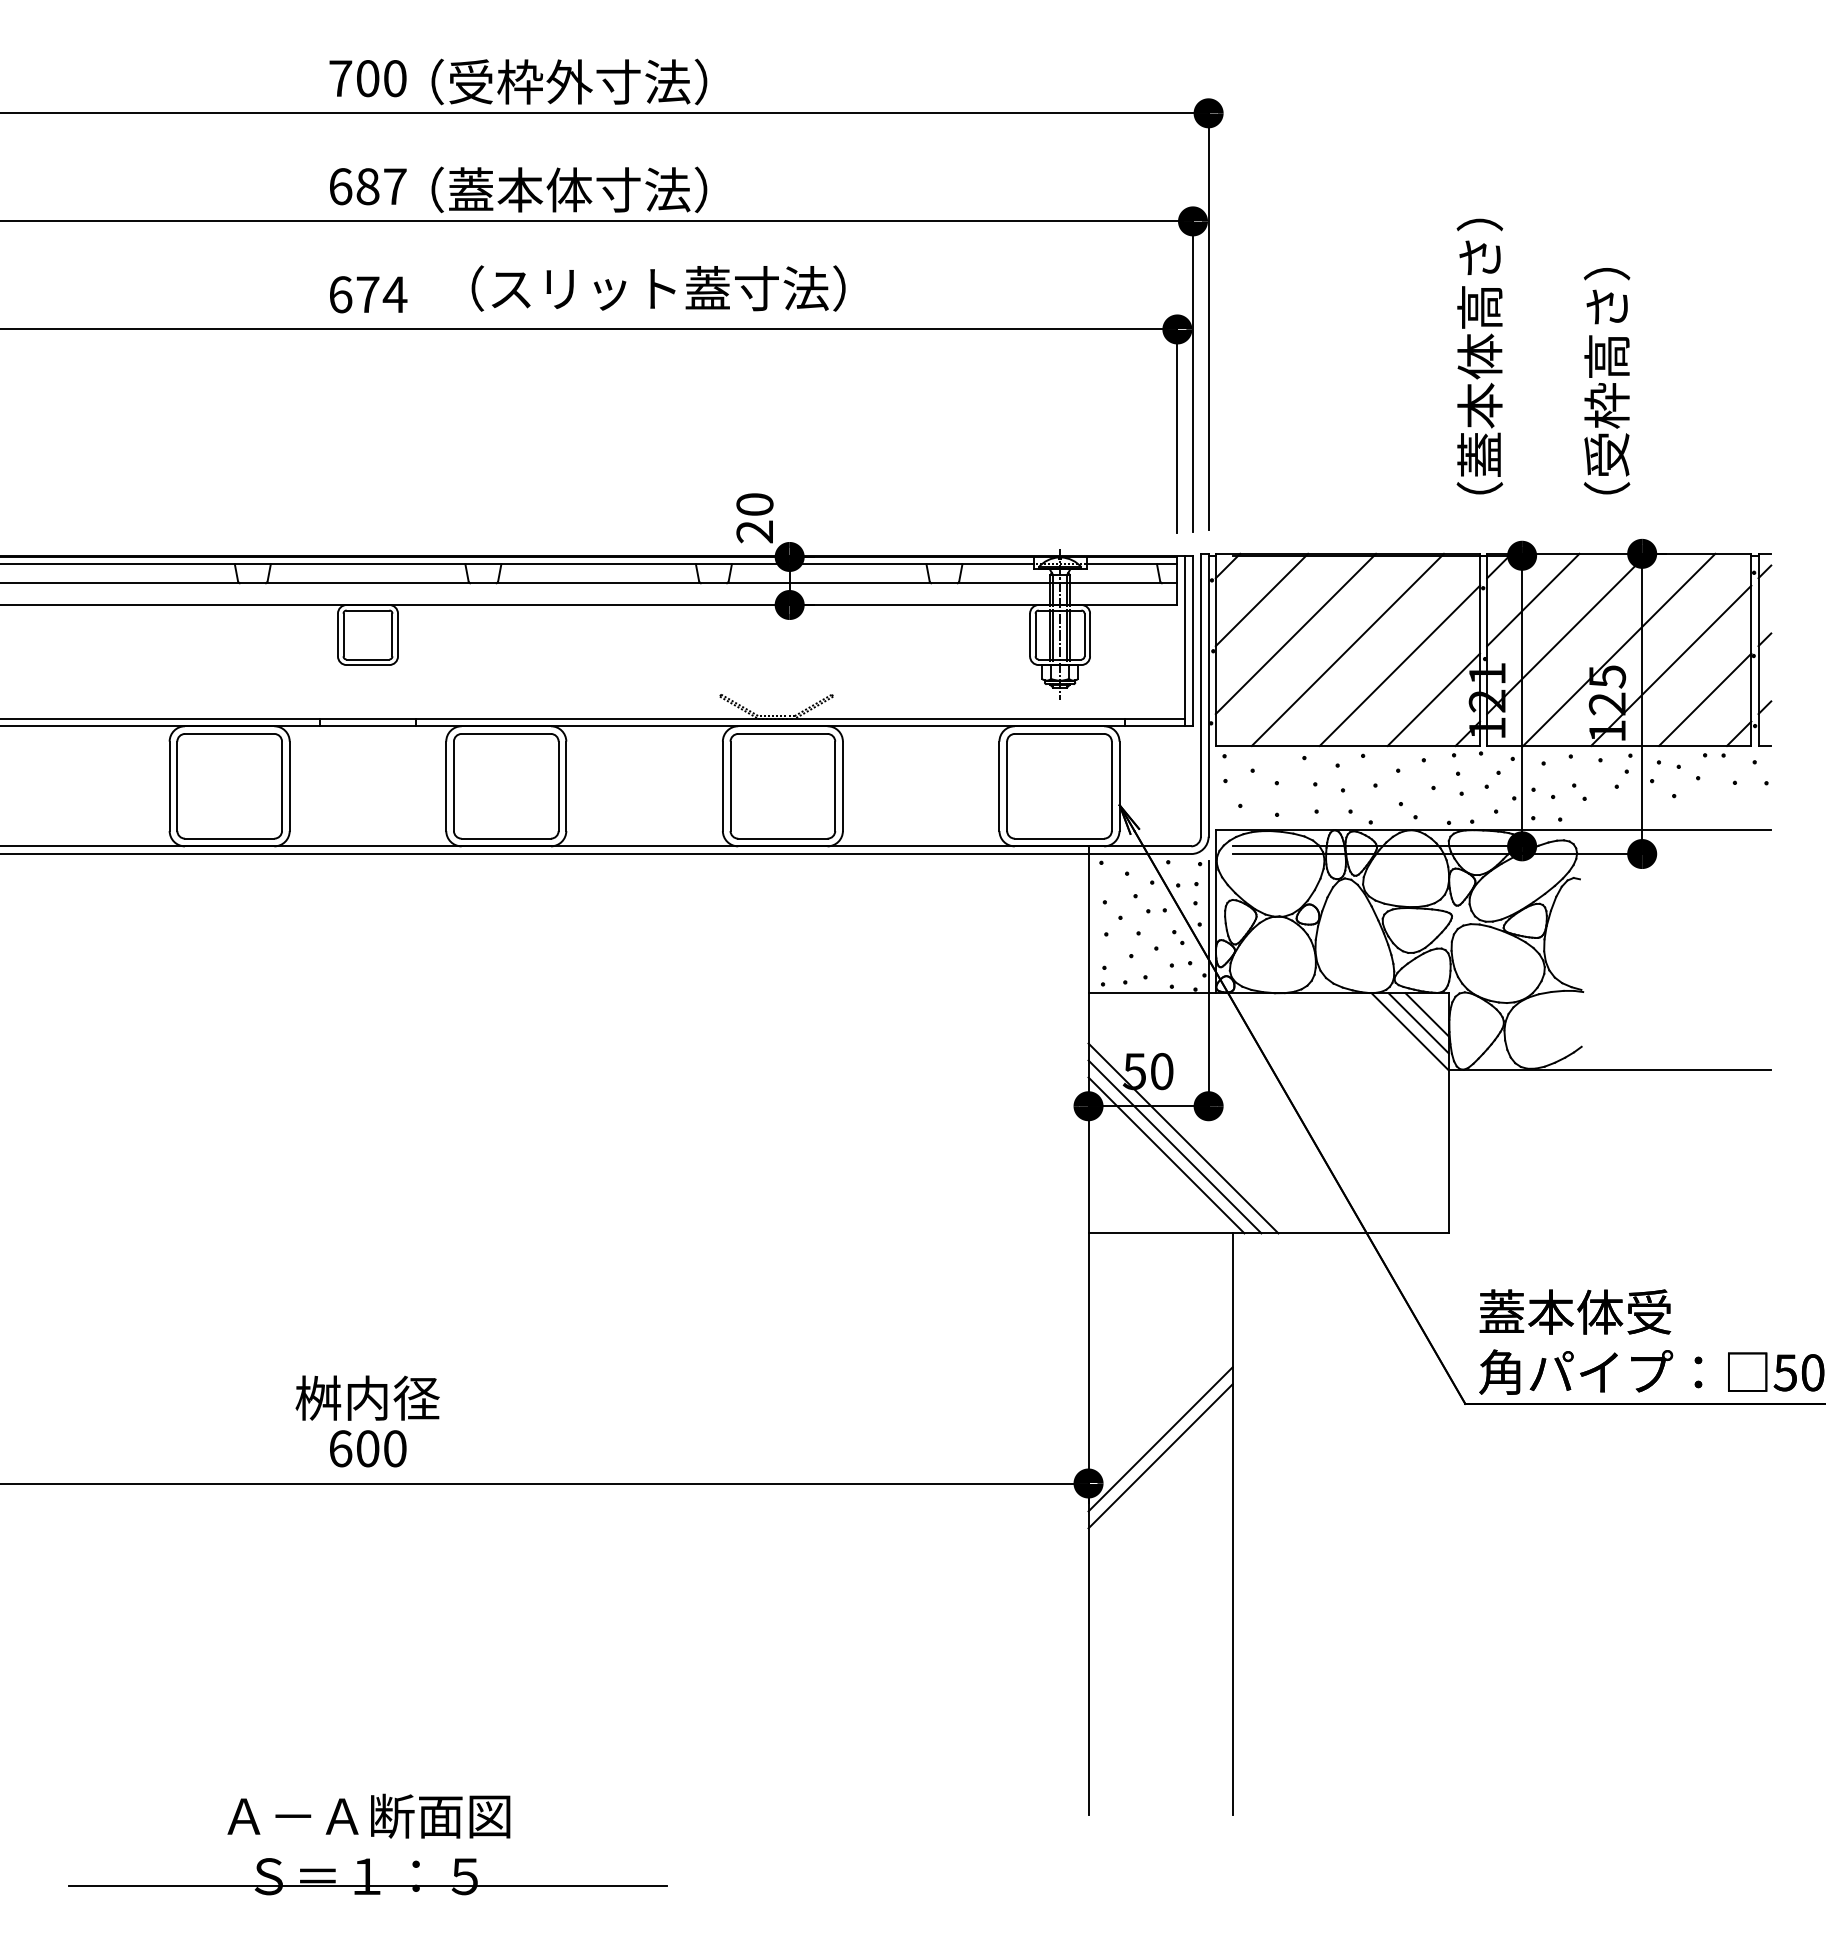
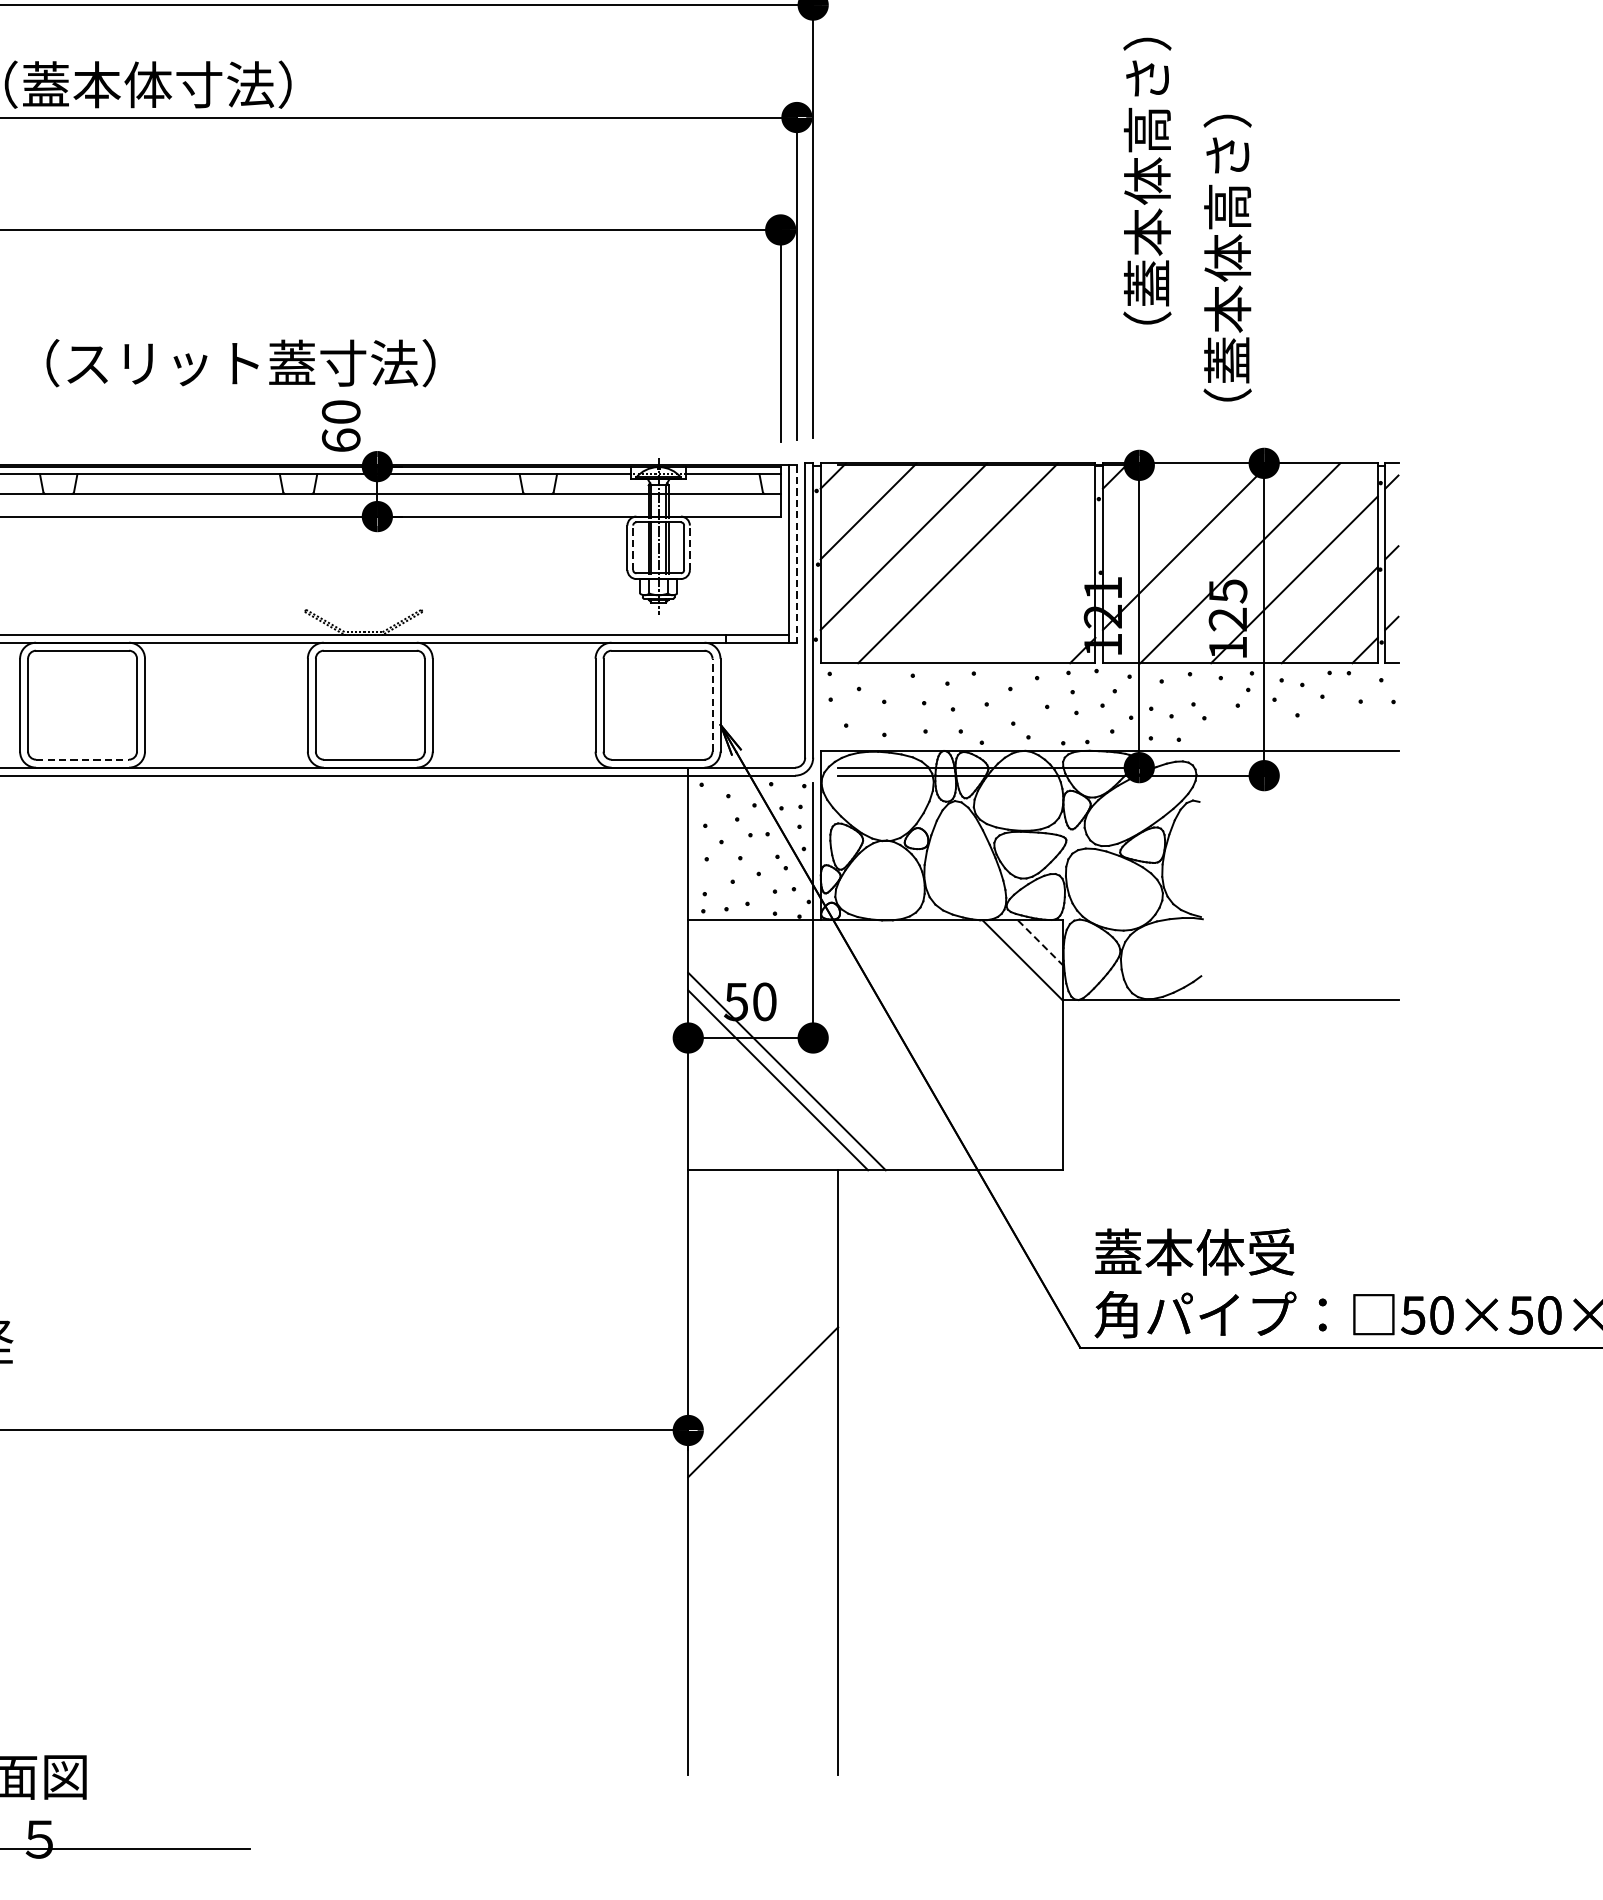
text: (658, 288) -> (240, 363), moved
text: (1606, 347) -> (1227, 248), （受枠高さ） -> （蓋本体高さ）
text: (1479, 356) -> (1146, 181), moved
text: (754, 531) -> (340, 440), 20 -> 60
line: (1533, 599) -> (1151, 510), removed
line: (1035, 634) -> (633, 547), solid -> dashed
line: (1090, 634) -> (690, 547), solid -> dashed
line: (1193, 641) -> (797, 554), solid -> dashed
line: (1399, 665) -> (1011, 579), removed
line: (1433, 699) -> (1047, 614), removed
line: (1111, 786) -> (712, 705), solid -> dashed
line: (506, 838) -> (82, 759), solid -> dashed
line: (1427, 1014) -> (1040, 942), solid -> dashed
line: (1418, 1023) -> (1031, 951), removed
line: (1166, 1155) -> (769, 1089), removed
line: (1160, 1439) -> (763, 1384), removed

